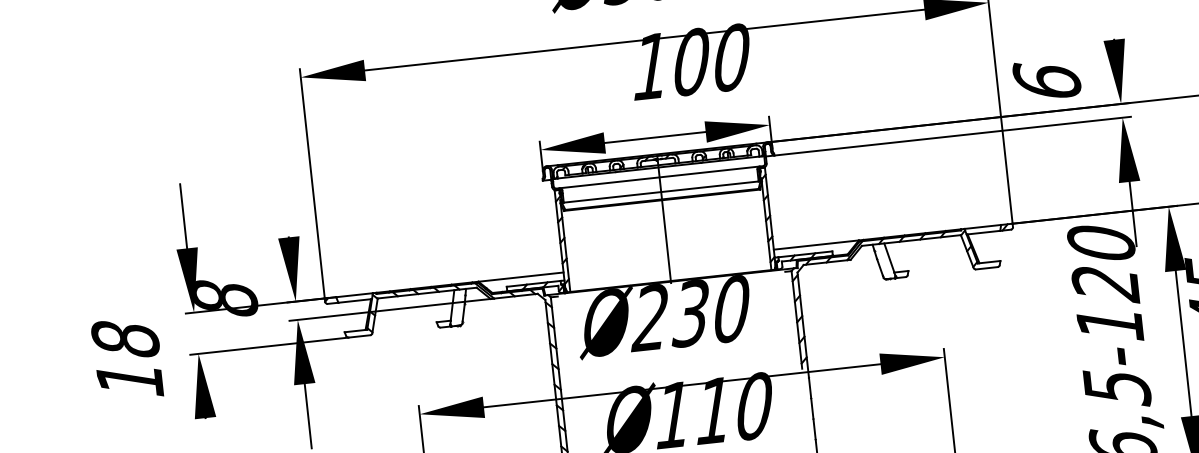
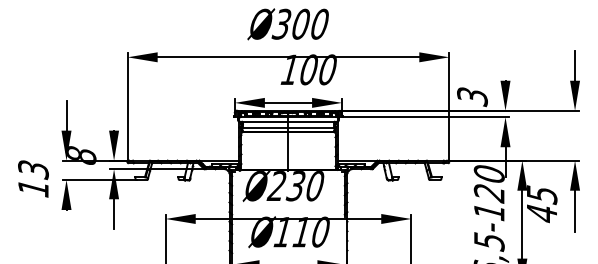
text: (1047, 81) -> (472, 96), 6 -> 3
text: (125, 341) -> (33, 170), 18 -> 13

